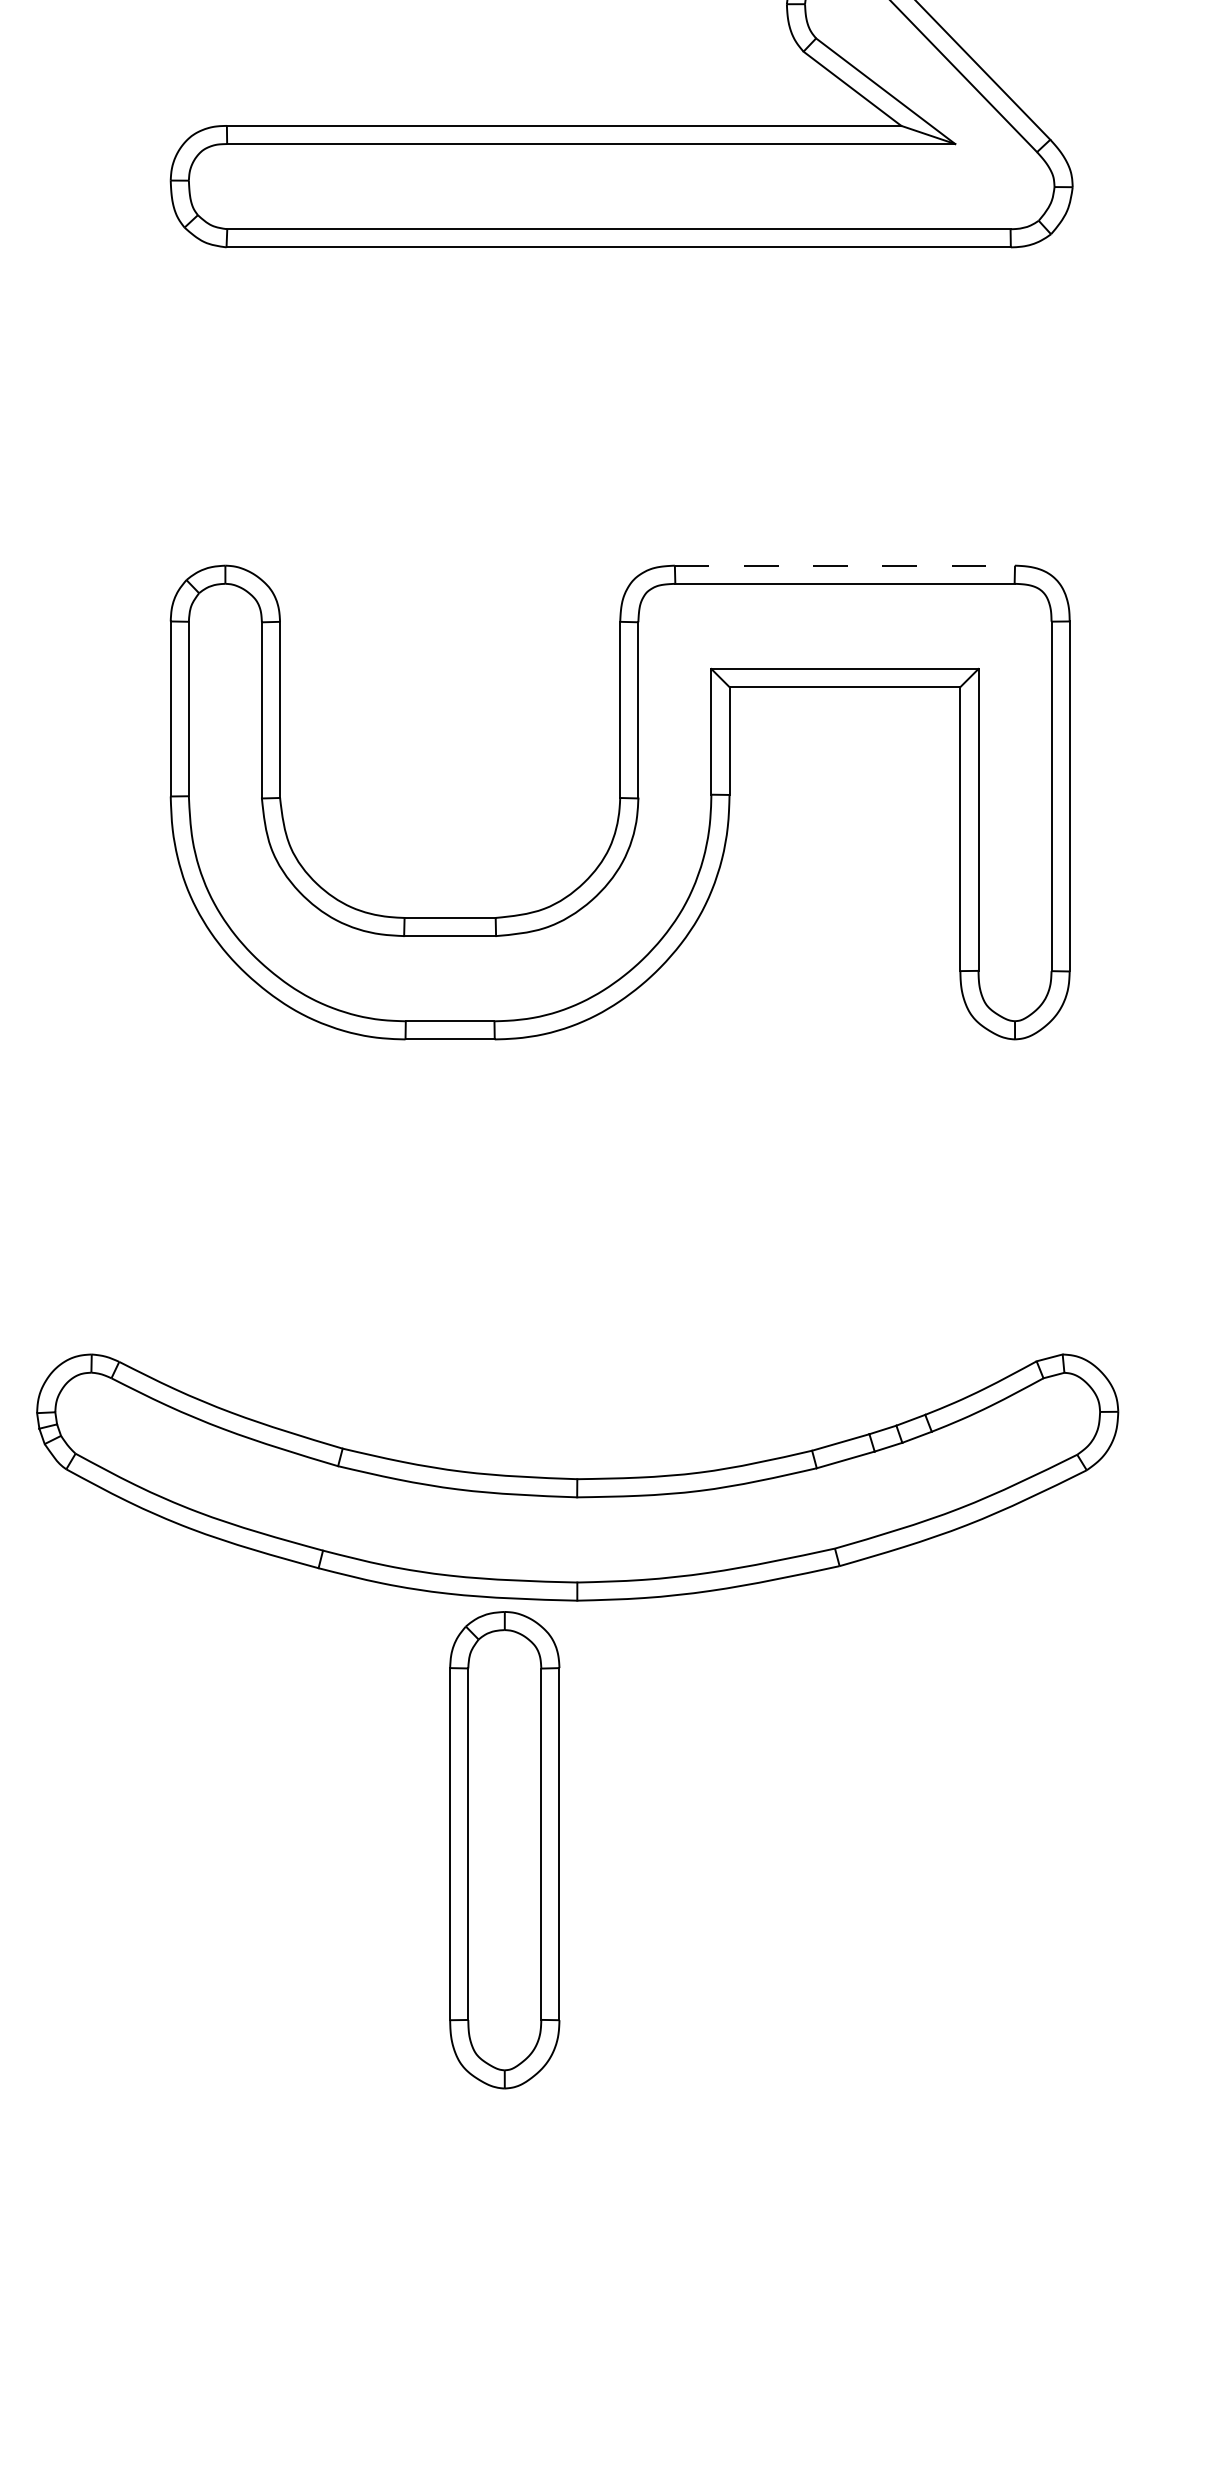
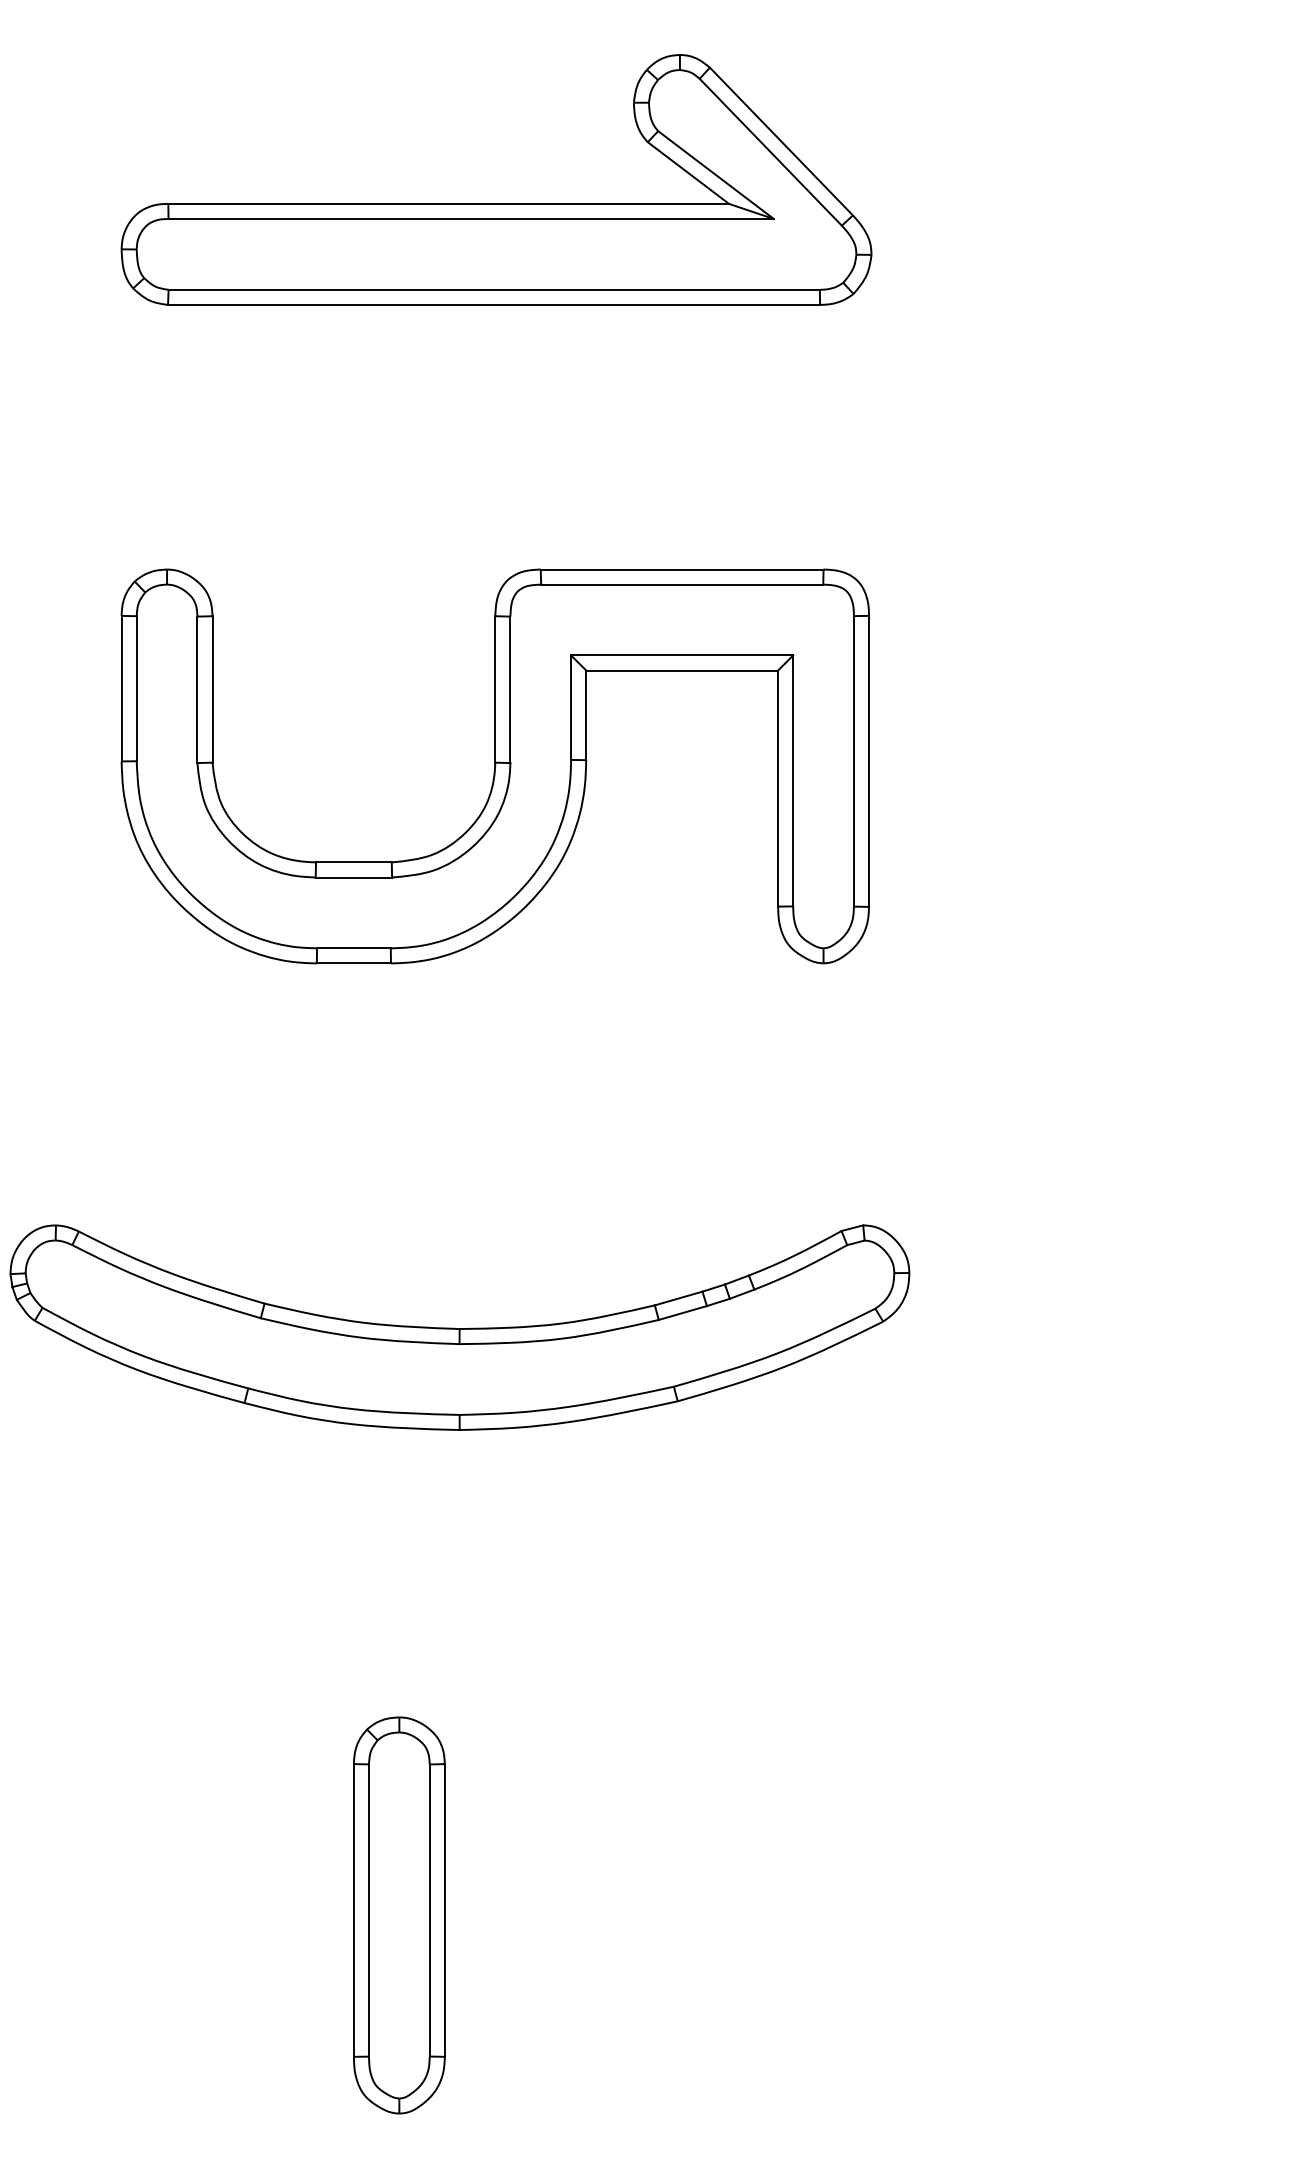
line: (845, 565) -> (682, 569), dashed -> solid
part: (504, 1850) -> (399, 1915), moved

